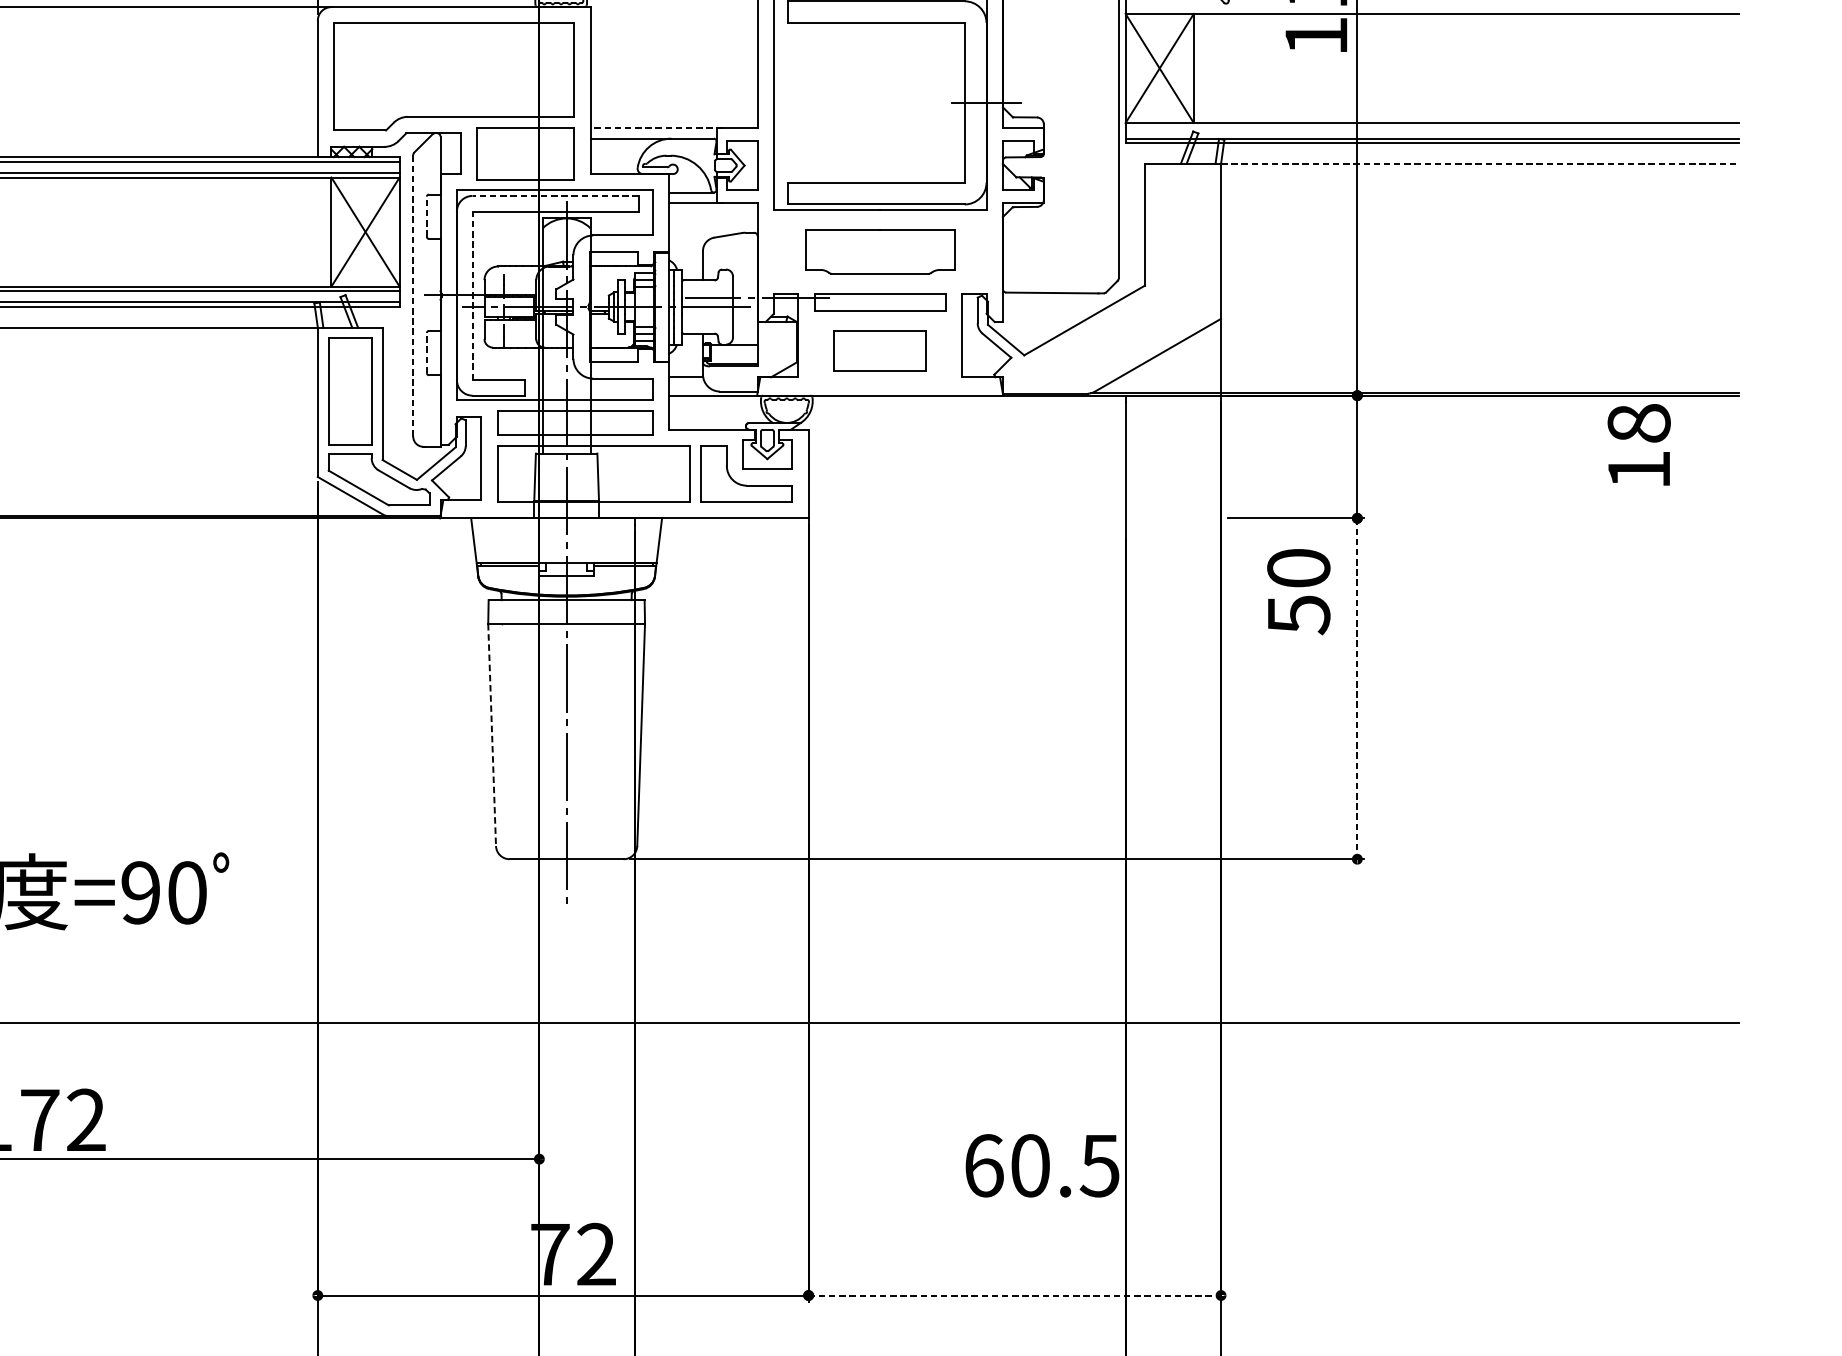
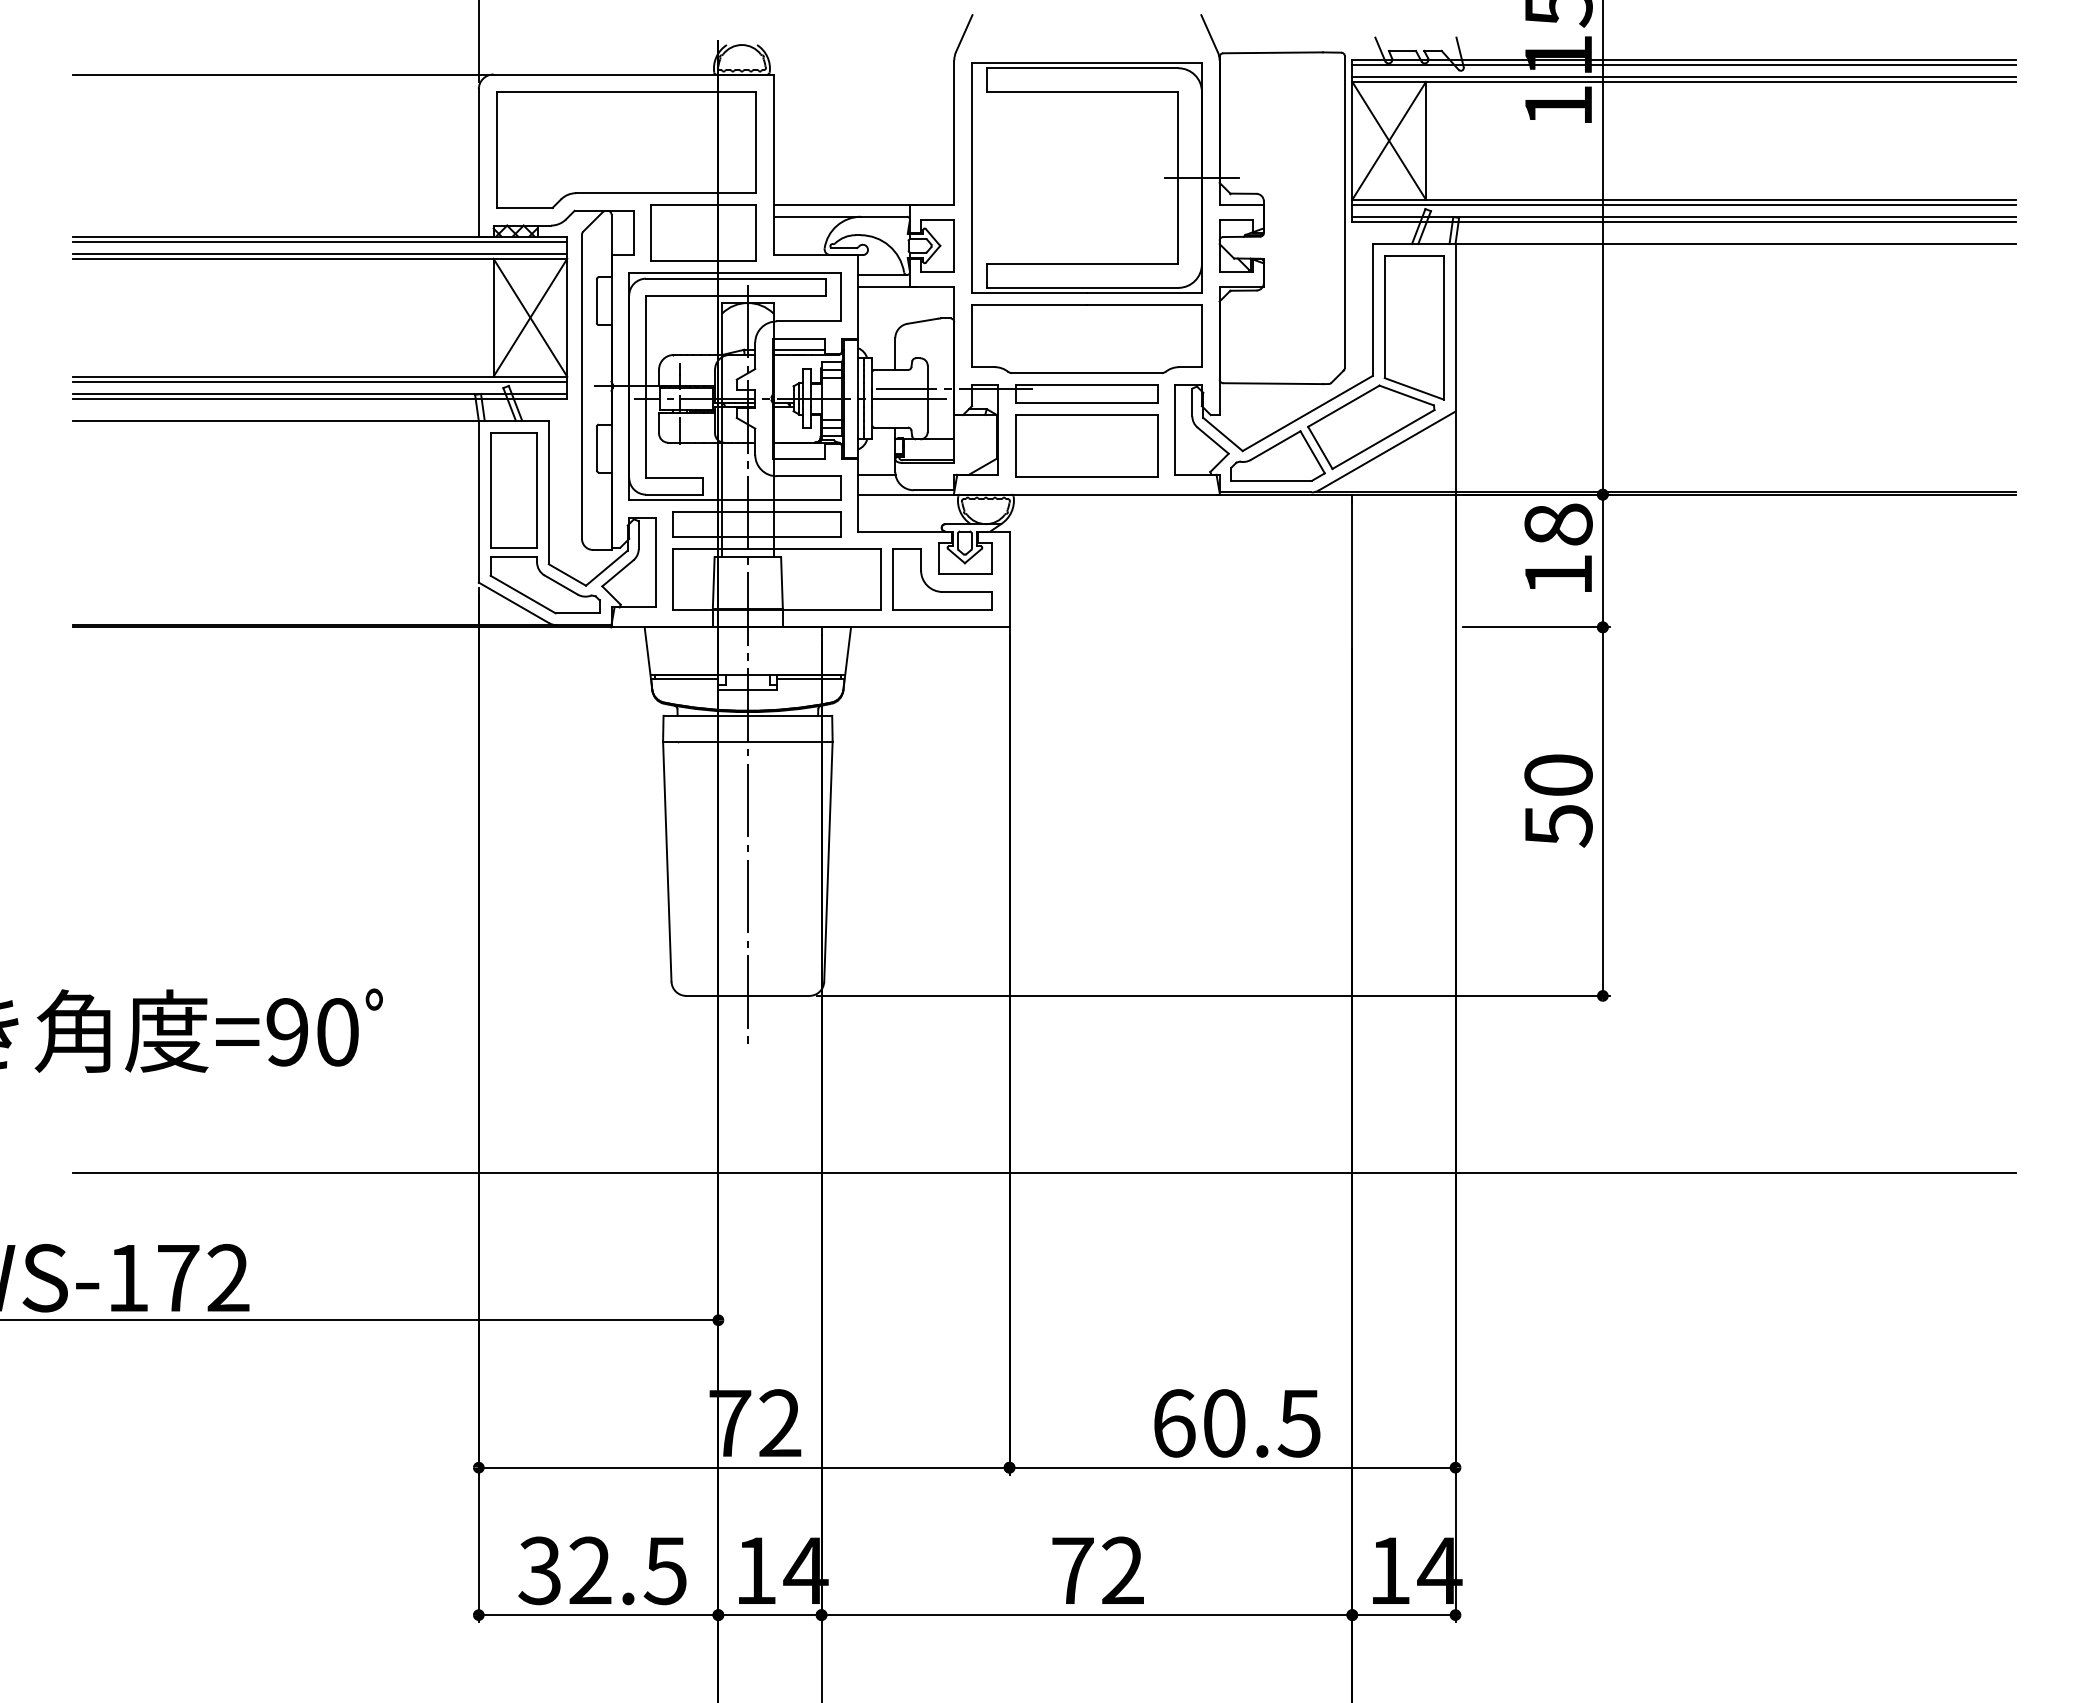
line: (1431, 8) -> (1683, 76), added
line: (656, 127) -> (845, 204), dashed -> solid
line: (1431, 127) -> (1683, 204), added
line: (1480, 164) -> (1736, 244), dashed -> solid
line: (556, 195) -> (736, 278), dashed -> solid
line: (426, 217) -> (596, 301), dashed -> solid
part: (879, 251) -> (1086, 338), size x1.43
line: (613, 261) -> (798, 349), added
line: (413, 295) -> (582, 386), dashed -> solid
line: (472, 295) -> (646, 386), dashed -> solid
part: (1129, 305) -> (1356, 397), added
part: (879, 350) -> (1086, 445), size x1.43
line: (426, 352) -> (596, 448), dashed -> solid
text: (1639, 444) -> (1558, 547), moved
text: (1298, 591) -> (1558, 800), moved
line: (1357, 689) -> (1602, 812), dashed -> solid
line: (492, 735) -> (667, 862), dashed -> solid
text: (1042, 1165) -> (1237, 1423), moved
line: (1014, 1295) -> (1232, 1467), dashed -> solid

